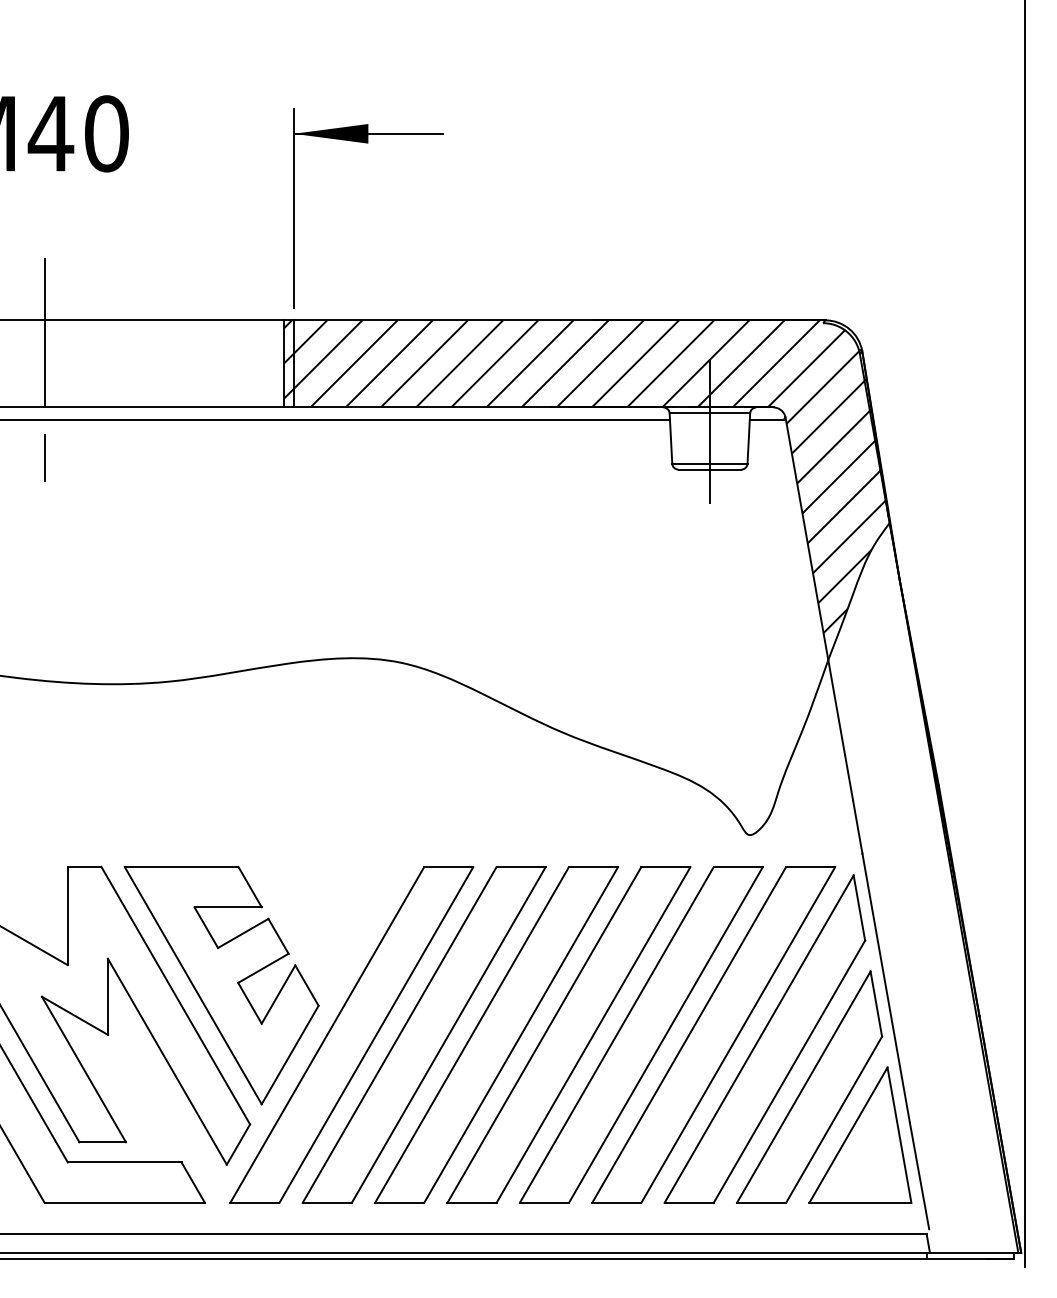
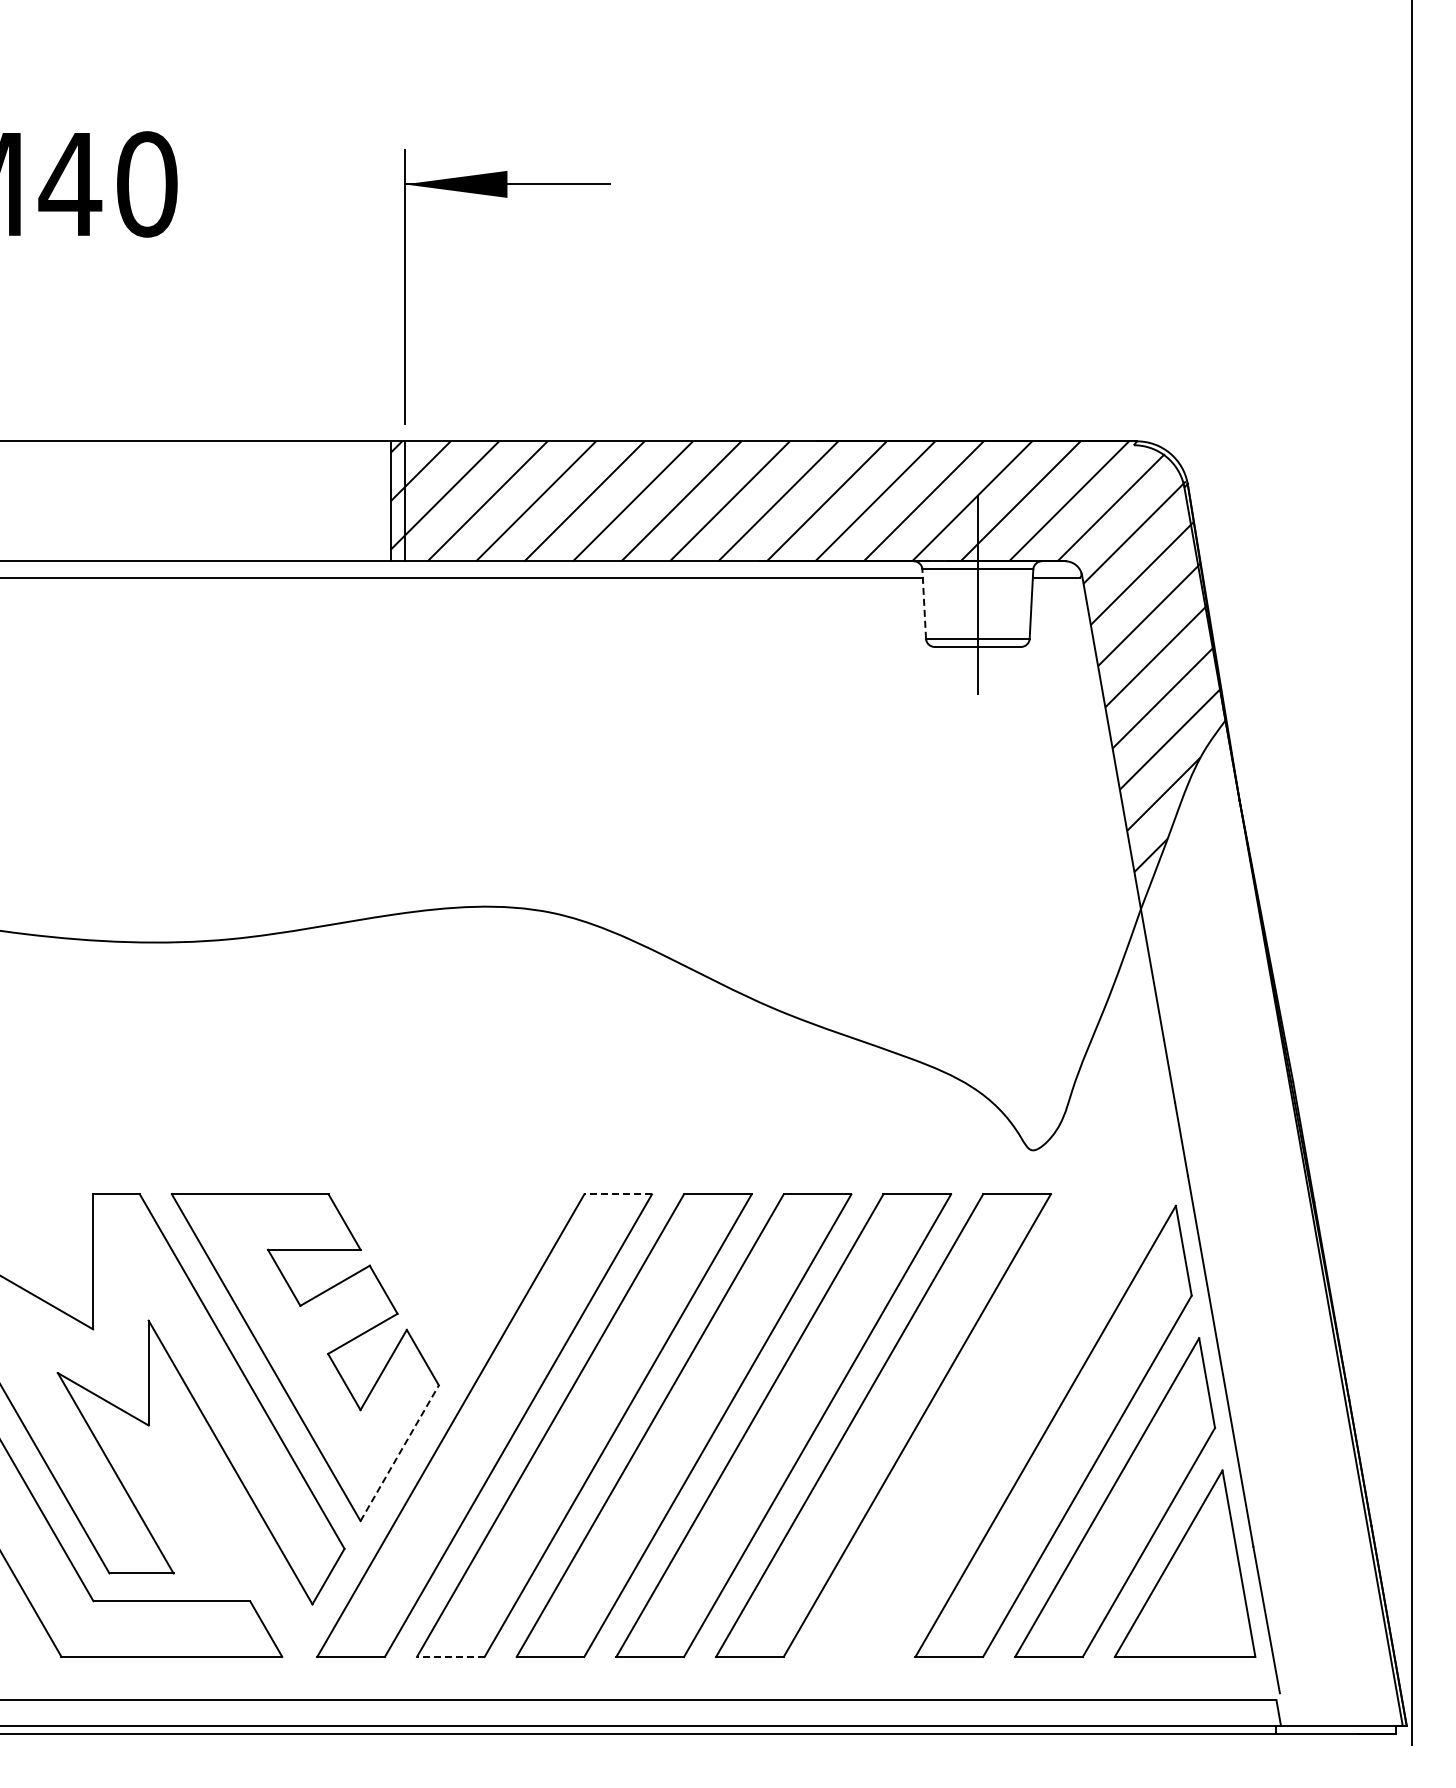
line: (45, 369) -> (62, 509), removed
line: (671, 438) -> (924, 604), solid -> dashed
line: (449, 867) -> (618, 1194), solid -> dashed
part: (713, 1034) -> (982, 1425), removed
line: (290, 1054) -> (399, 1452), solid -> dashed
line: (327, 1202) -> (450, 1656), solid -> dashed

